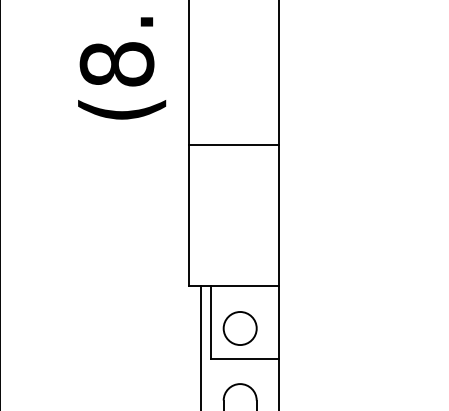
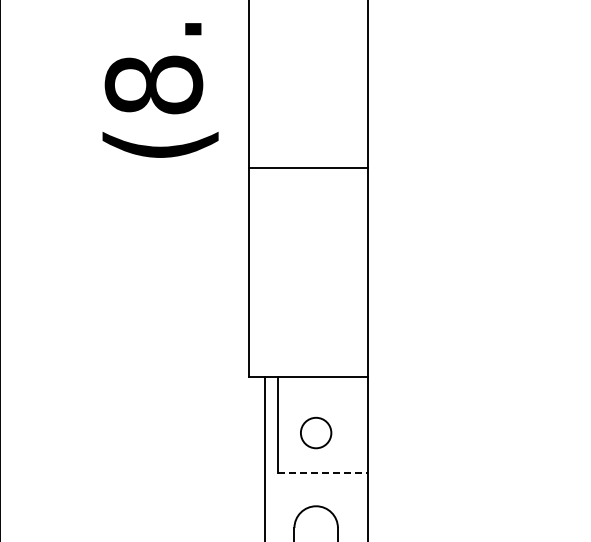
line: (233, 144) -> (307, 167), moved
circle: (239, 328) -> (315, 432), size x0.7
line: (244, 358) -> (322, 472), solid -> dashed

